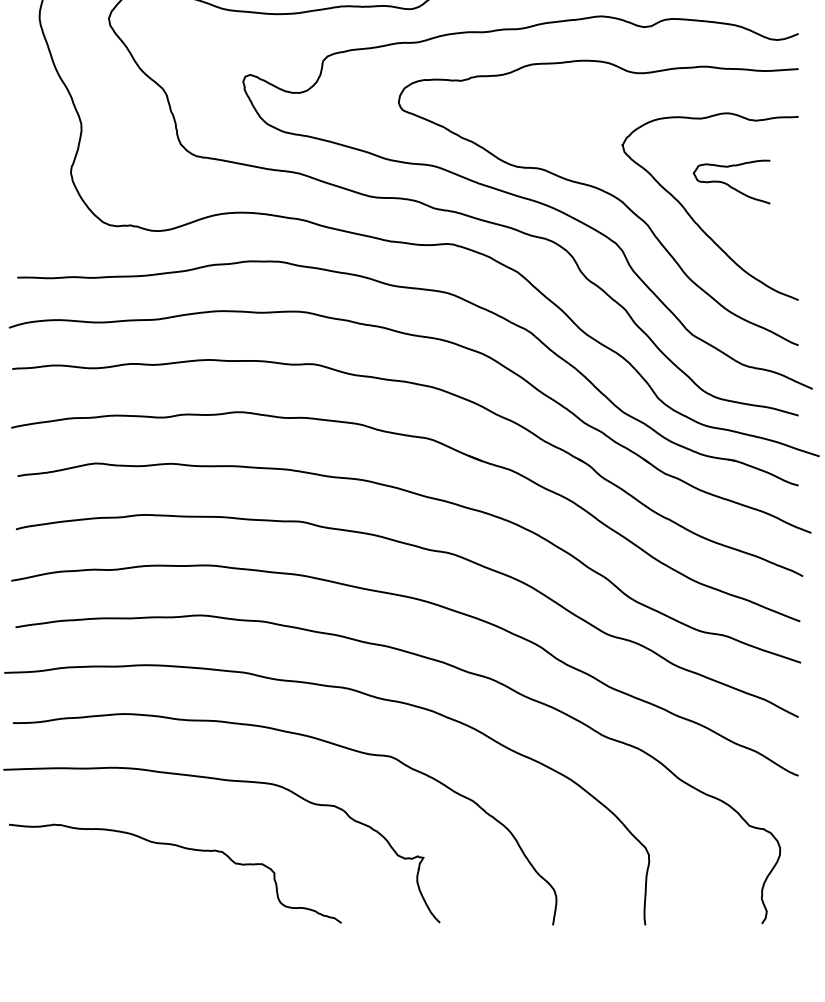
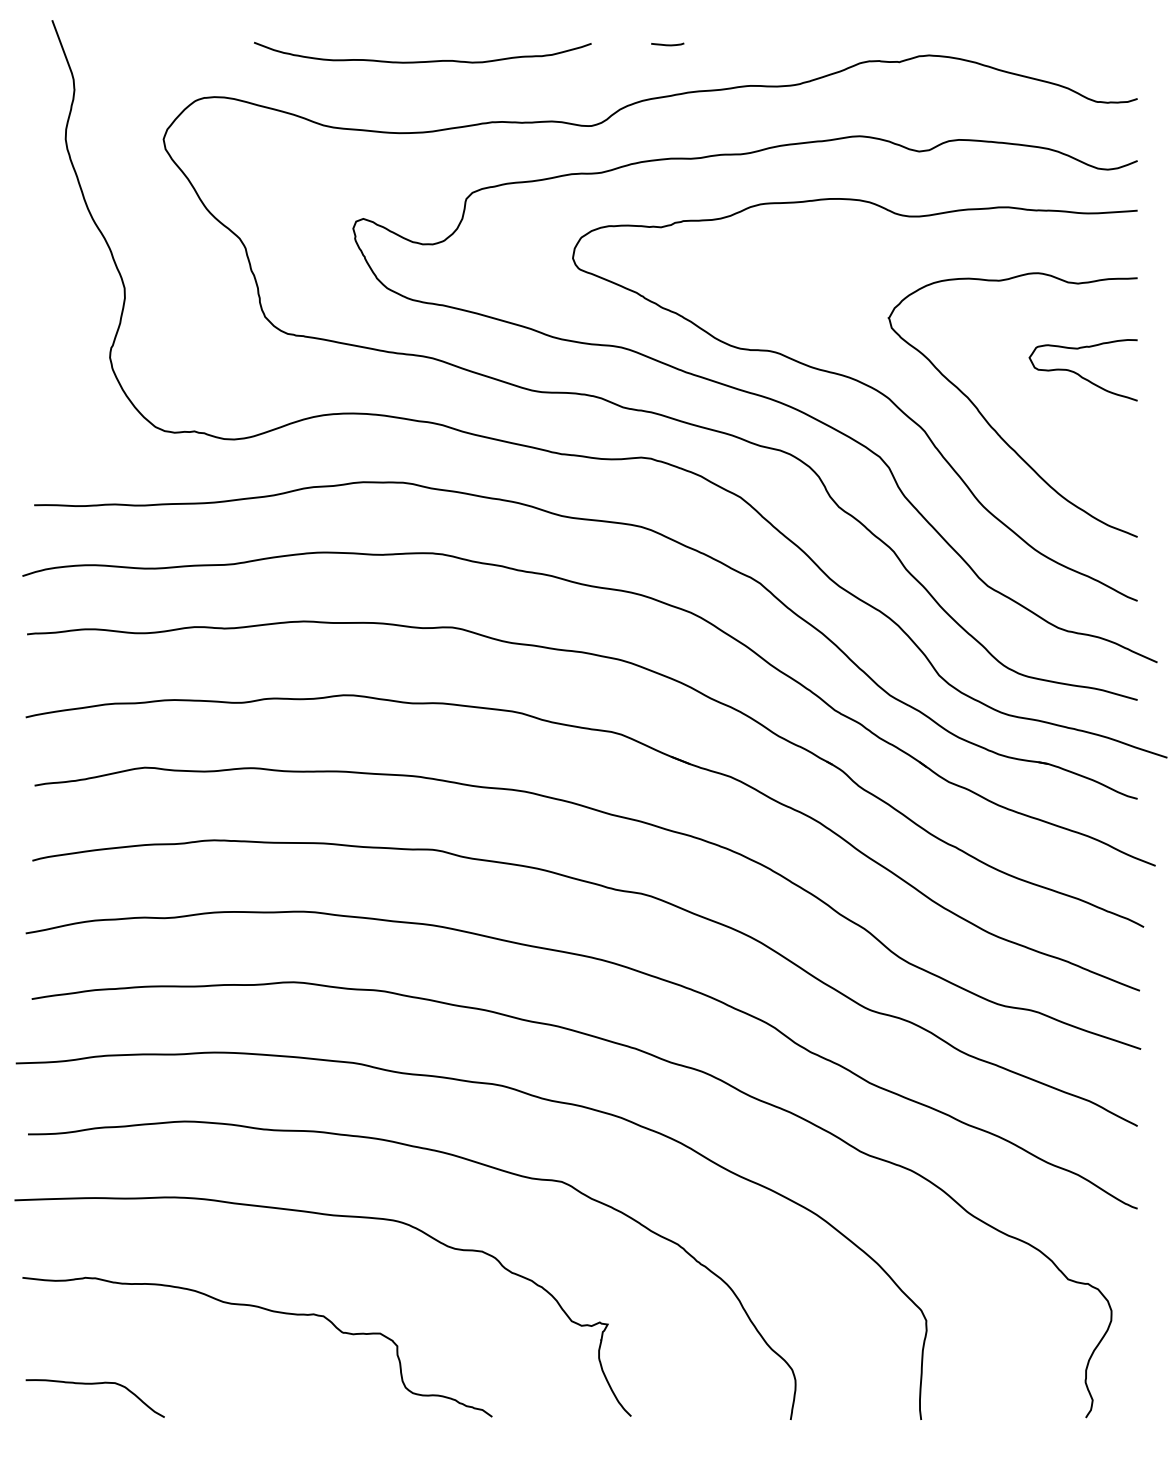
curve: (728, 184) -> (1078, 373), moved
curve: (59, 900) -> (94, 1384), added

